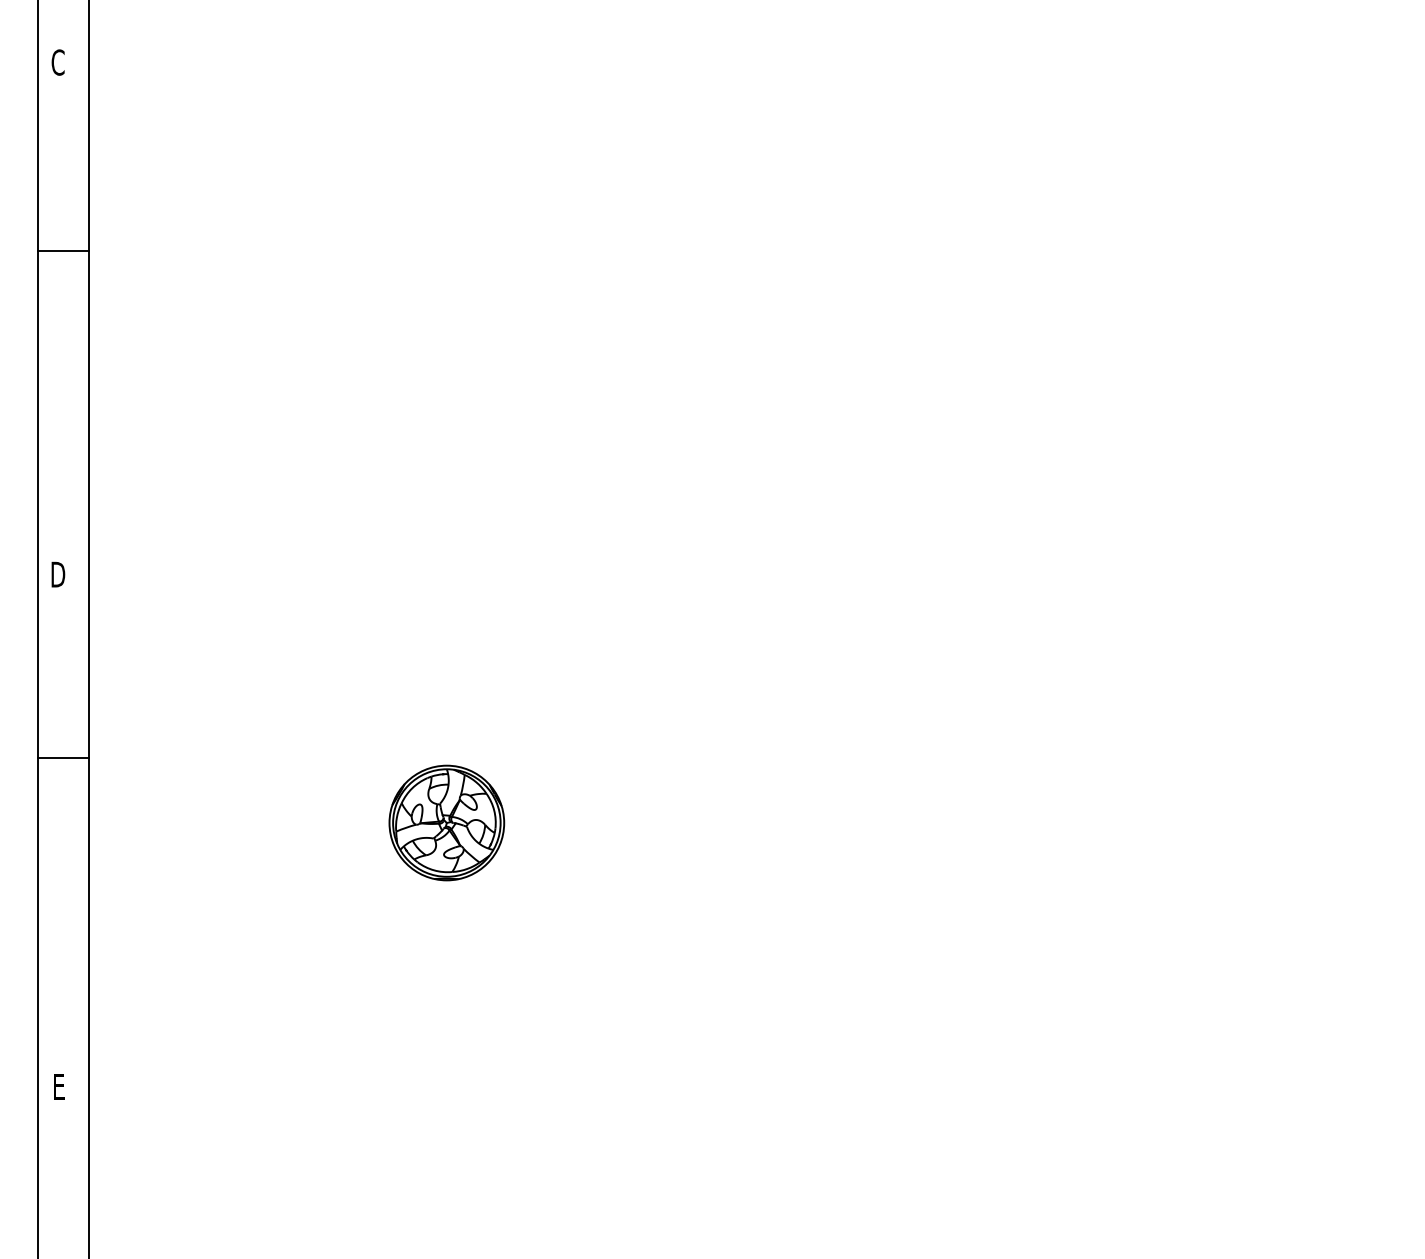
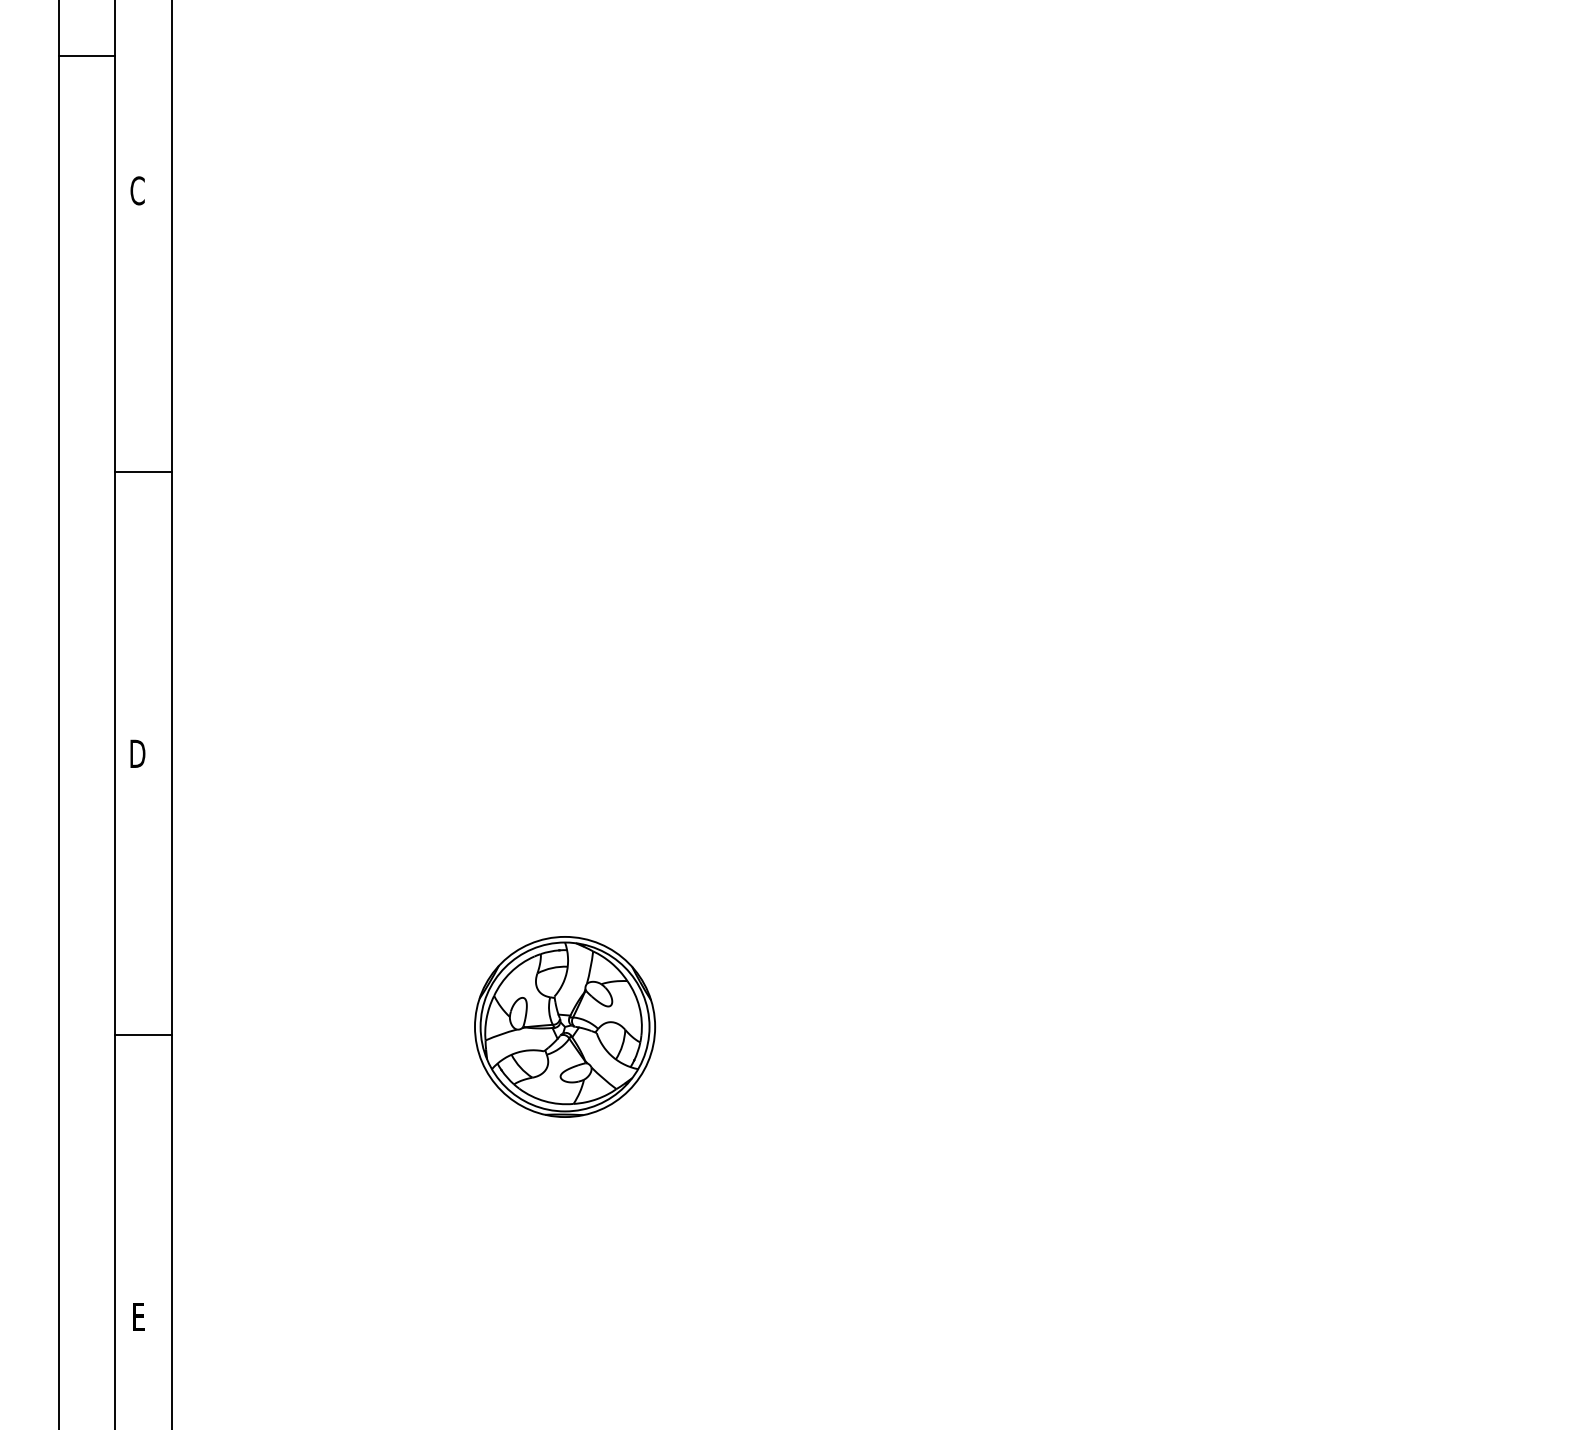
line: (63, 251) -> (143, 472), moved
line: (63, 758) -> (143, 1035), moved
part: (446, 822) -> (564, 1026), size x1.43

